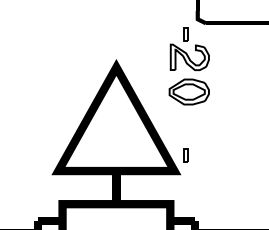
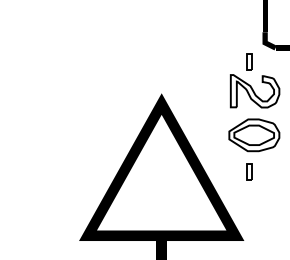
part: (185, 155) -> (249, 171), moved

